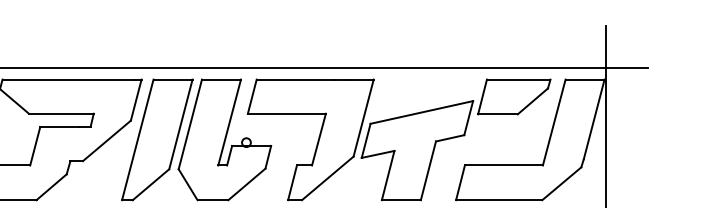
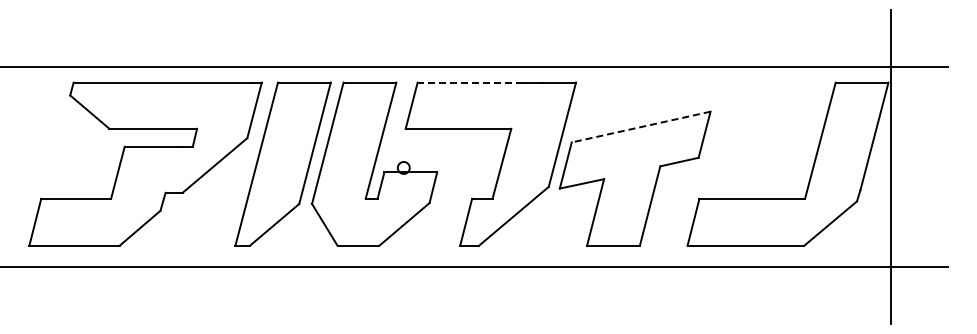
line: (295, 79) -> (470, 82), solid -> dashed
part: (514, 96) -> (766, 105), removed
line: (421, 112) -> (640, 127), solid -> dashed

